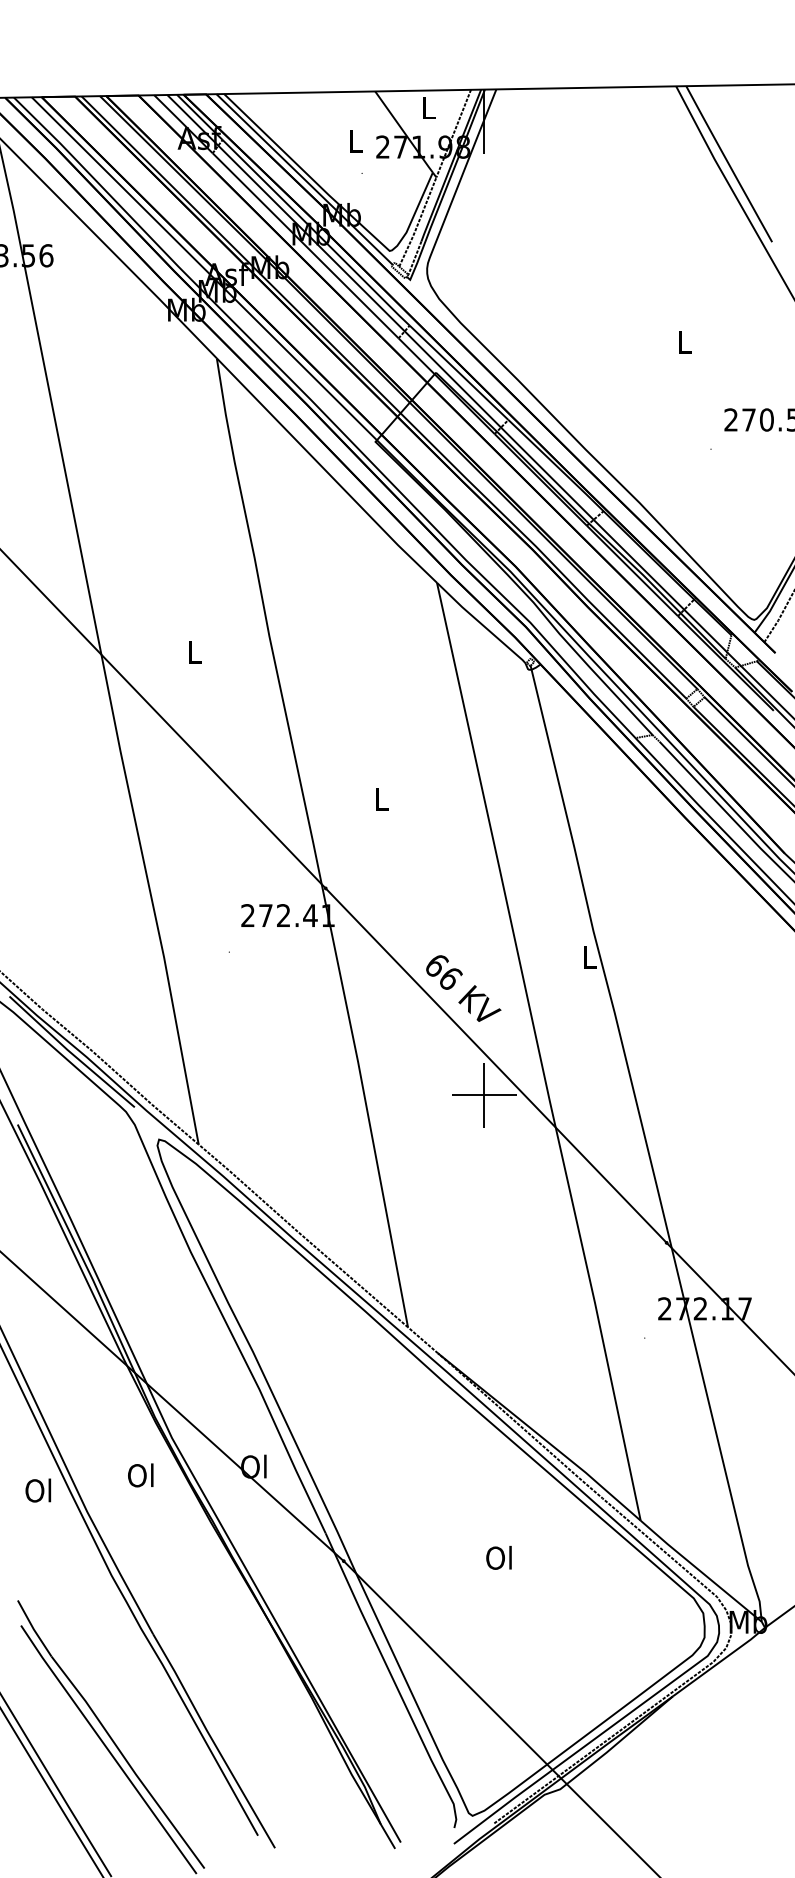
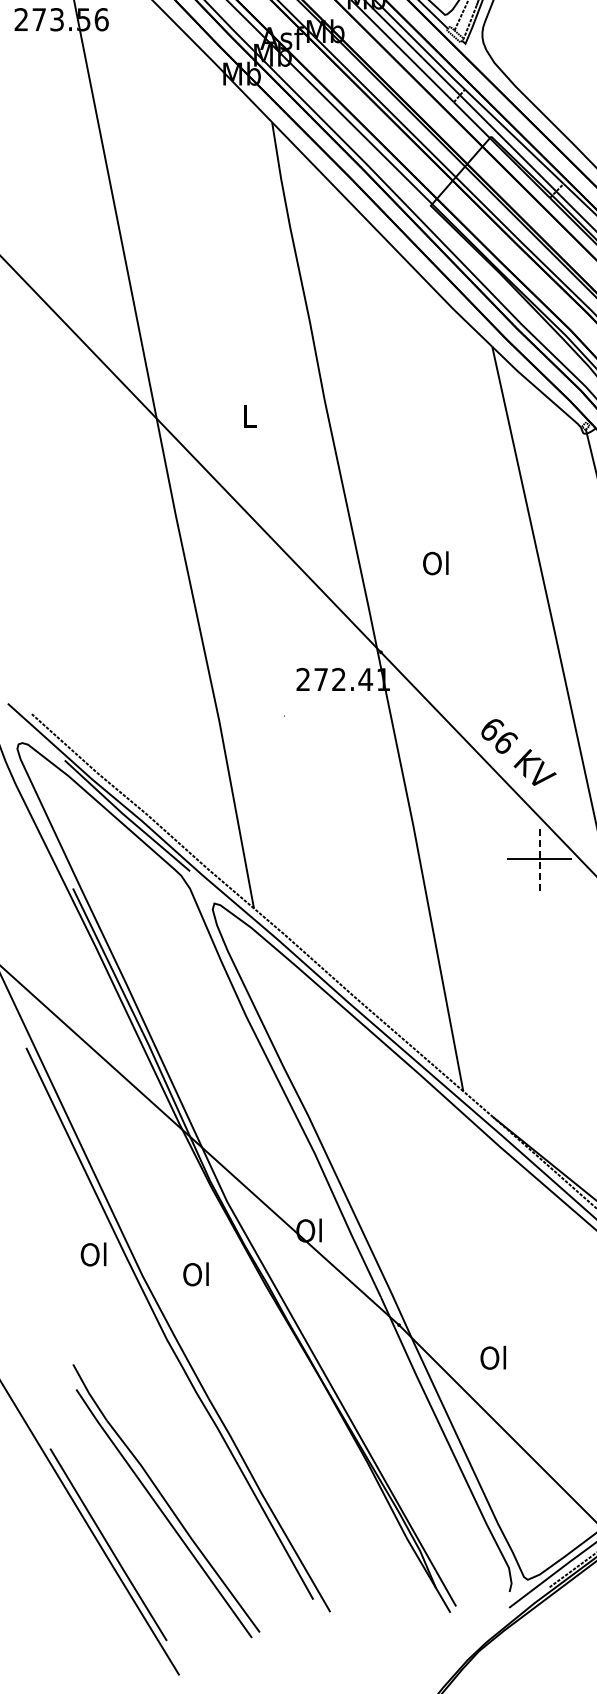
text: (380, 799) -> (435, 563), L -> Ol
line: (484, 1094) -> (539, 858), solid -> dashed
text: (140, 1475) -> (195, 1274), moved
text: (498, 1557) -> (492, 1357), moved

